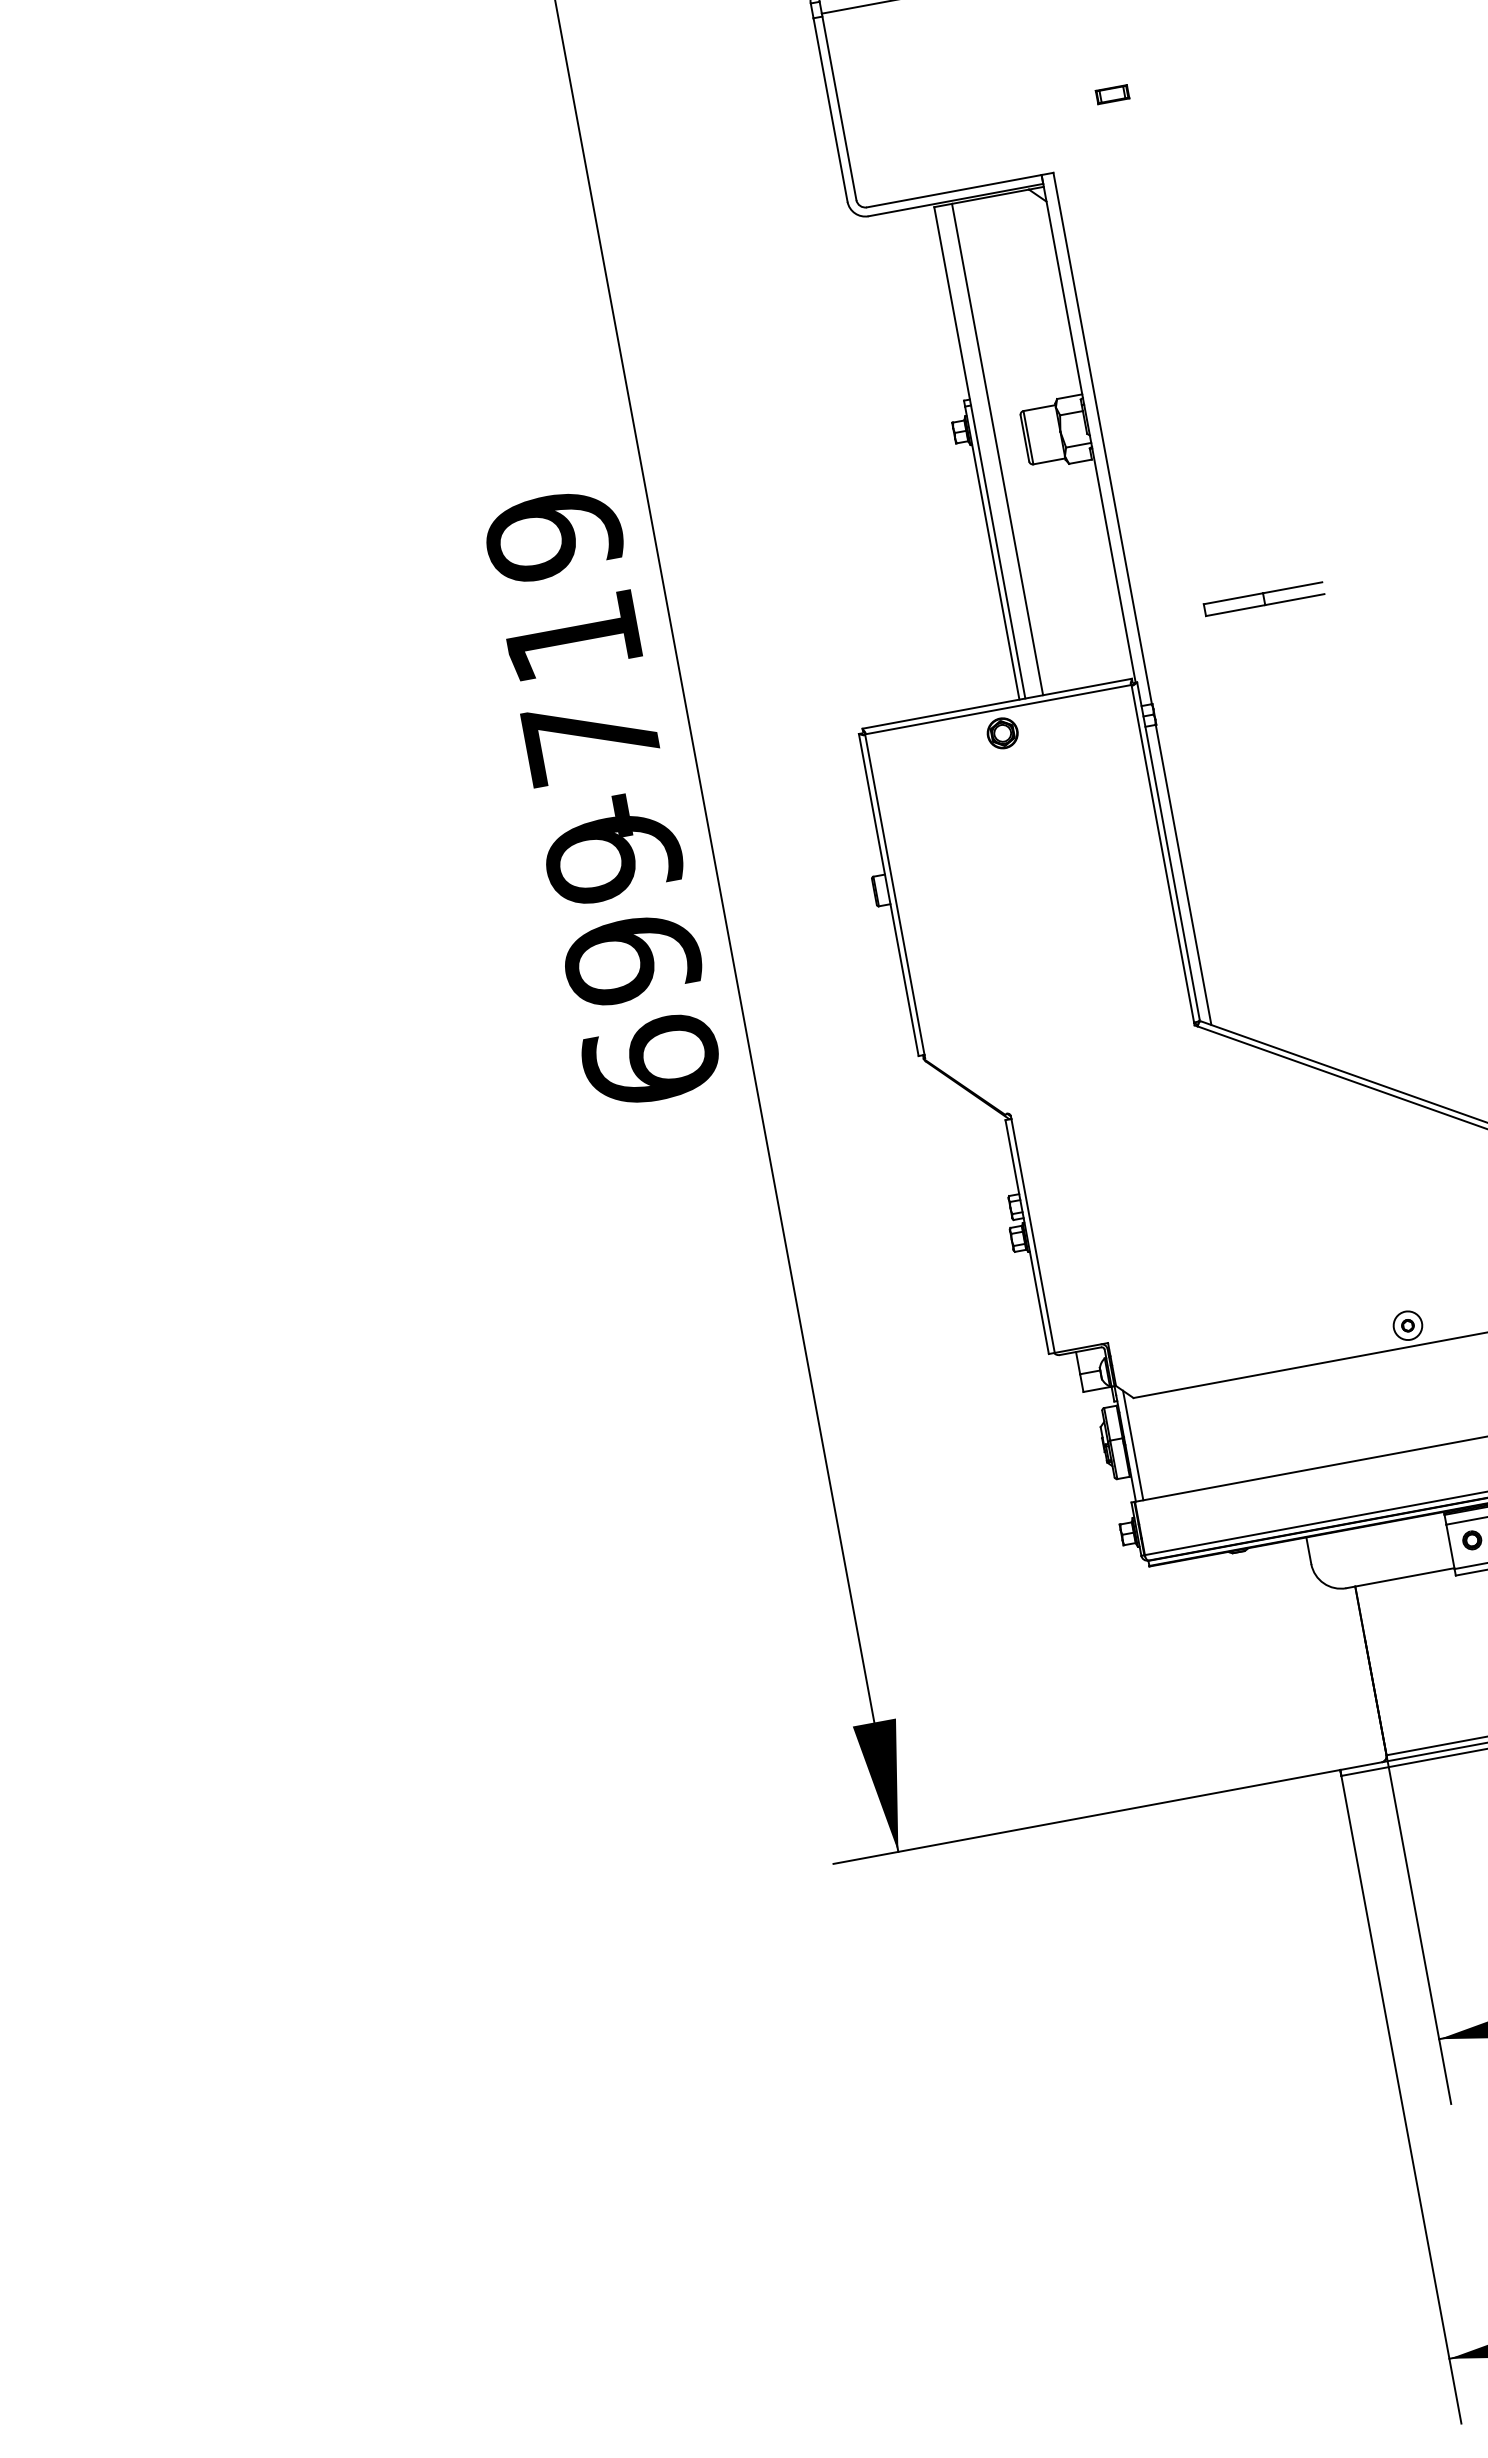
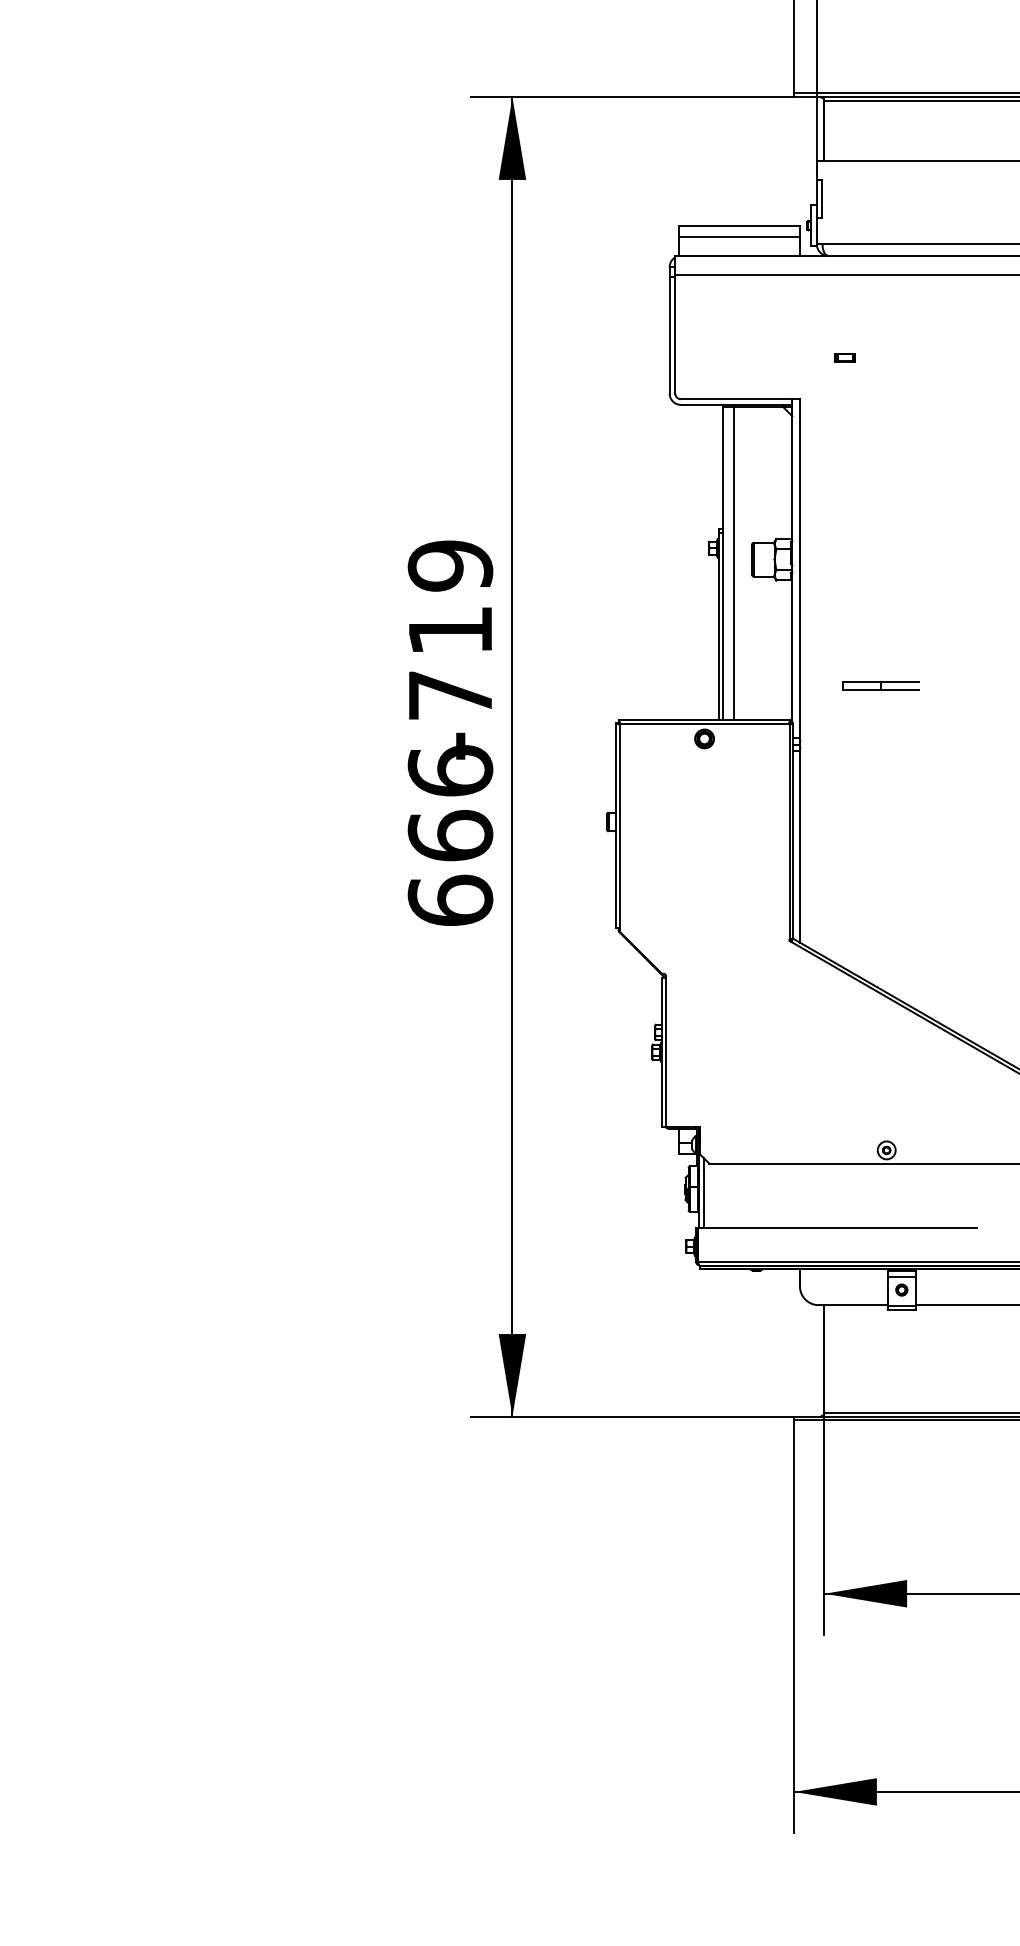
text: (622, 908) -> (450, 803), 699 -> 666

